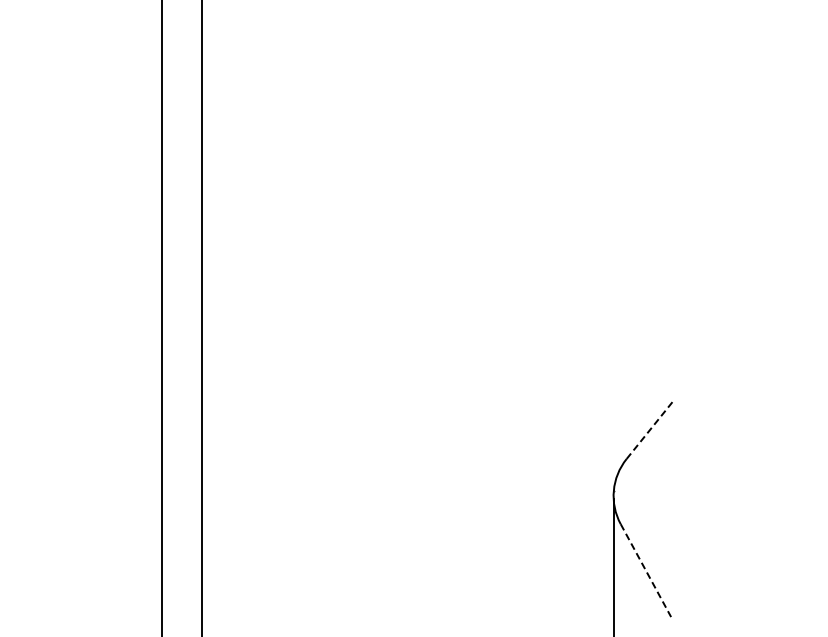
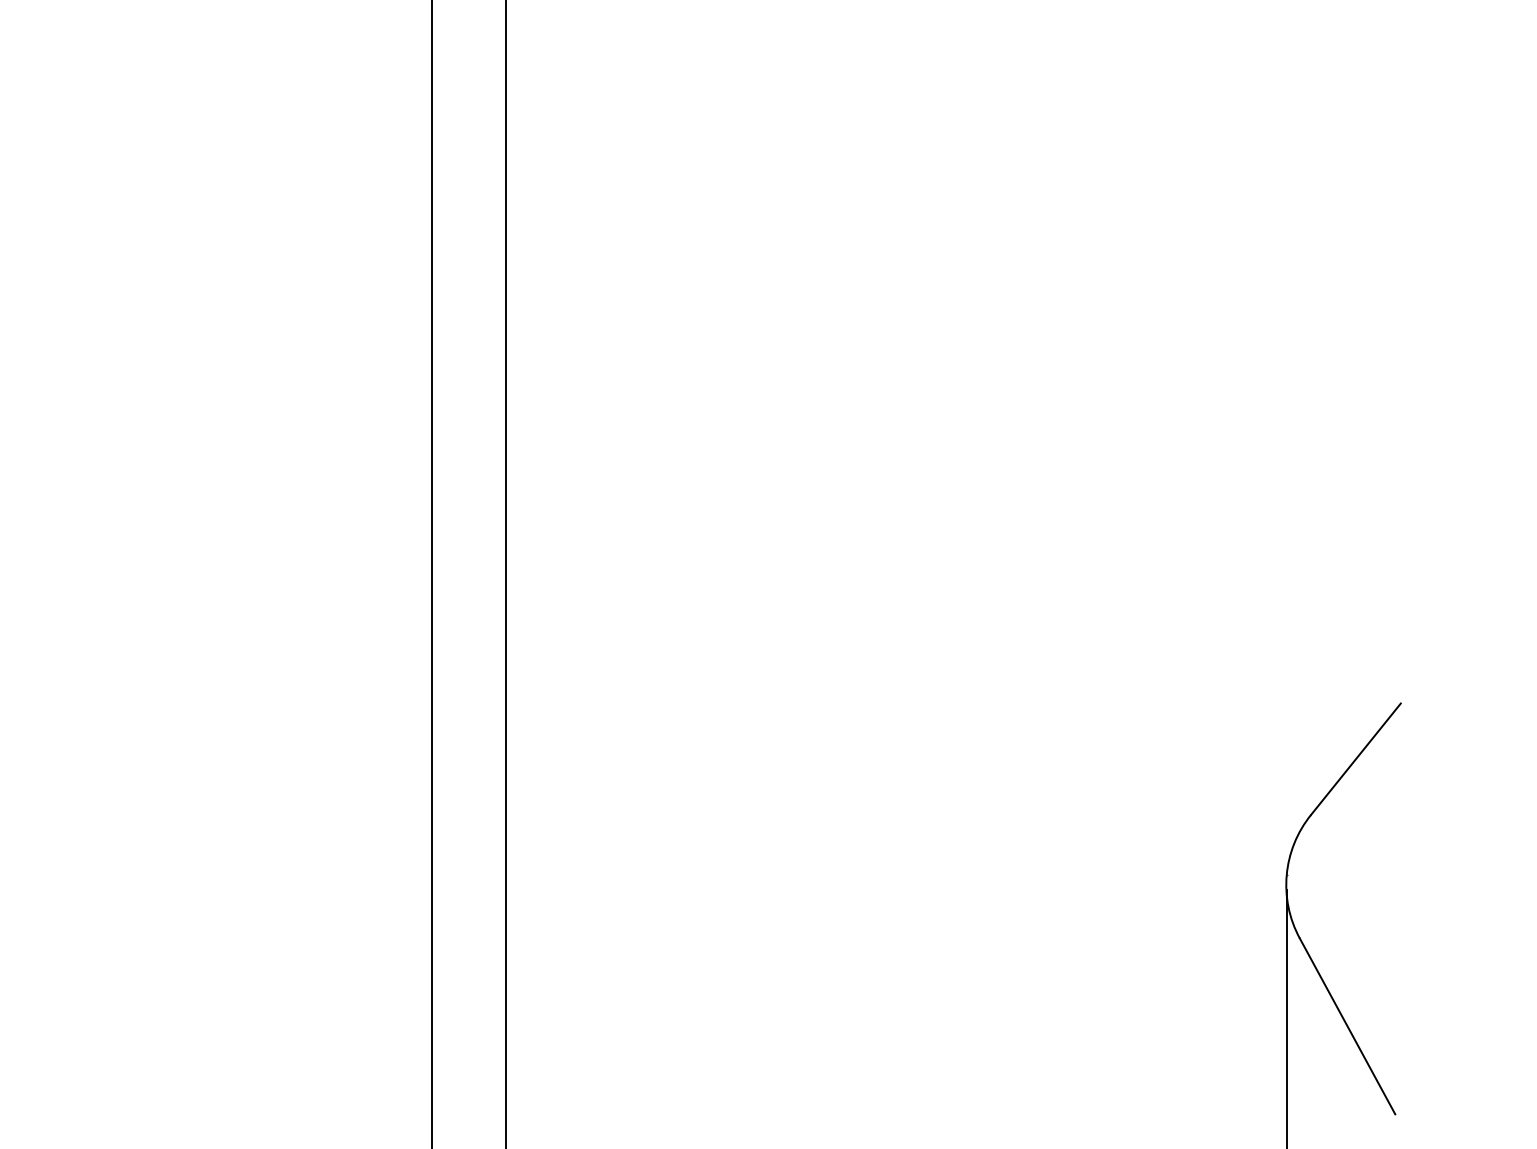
line: (650, 429) -> (1356, 759), dashed -> solid
line: (645, 570) -> (1346, 1026), dashed -> solid

